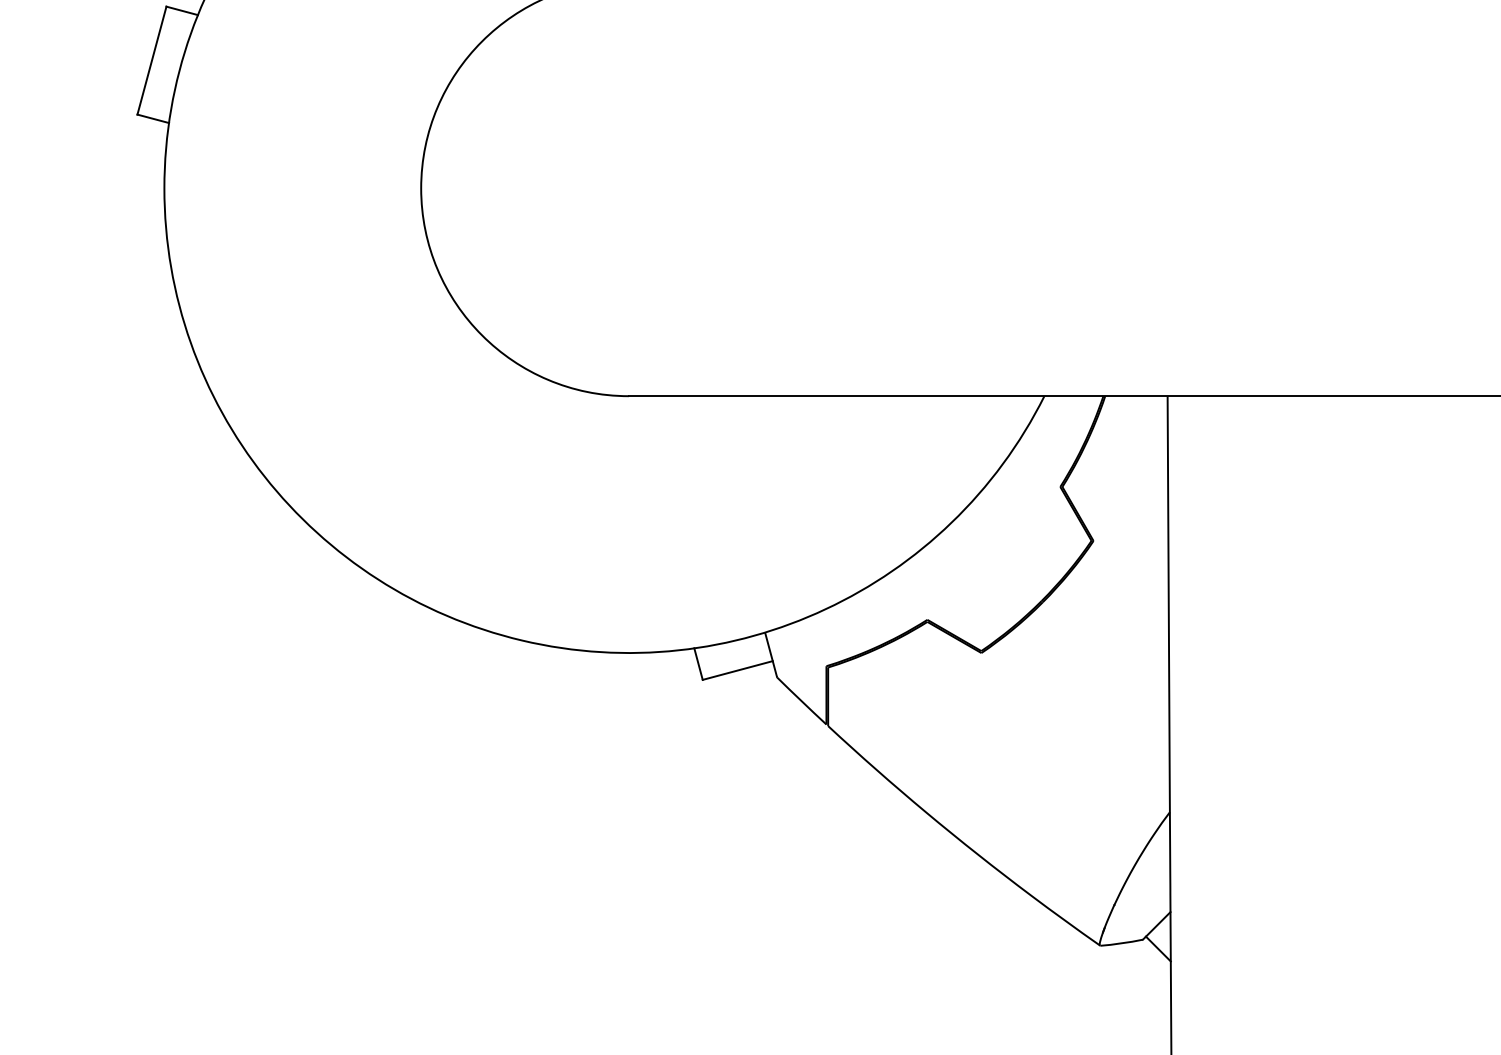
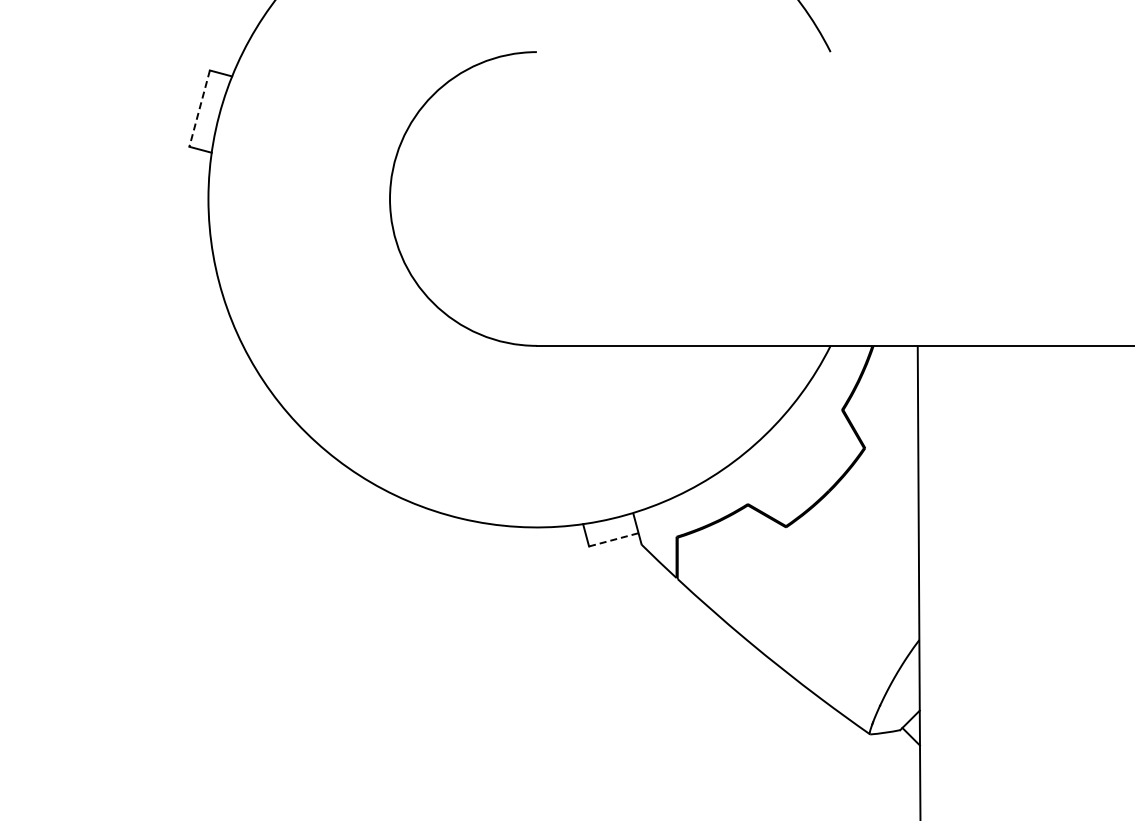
line: (151, 60) -> (199, 108), solid -> dashed
line: (737, 670) -> (613, 539), solid -> dashed

